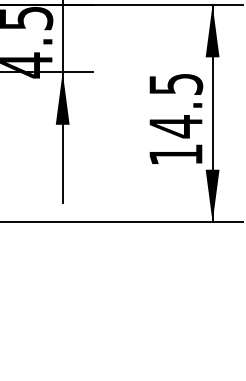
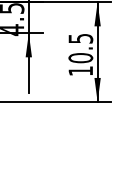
text: (175, 125) -> (80, 57), 14.5 -> 10.5

